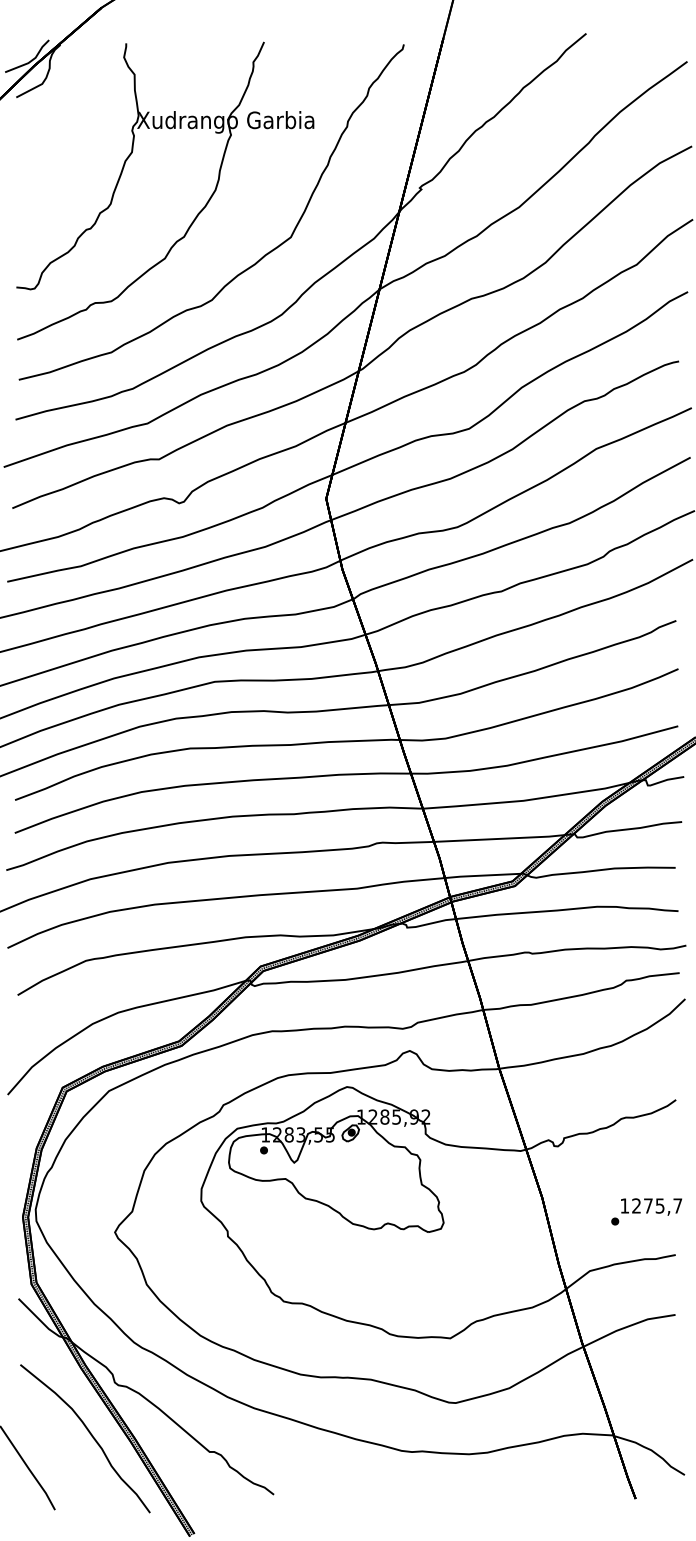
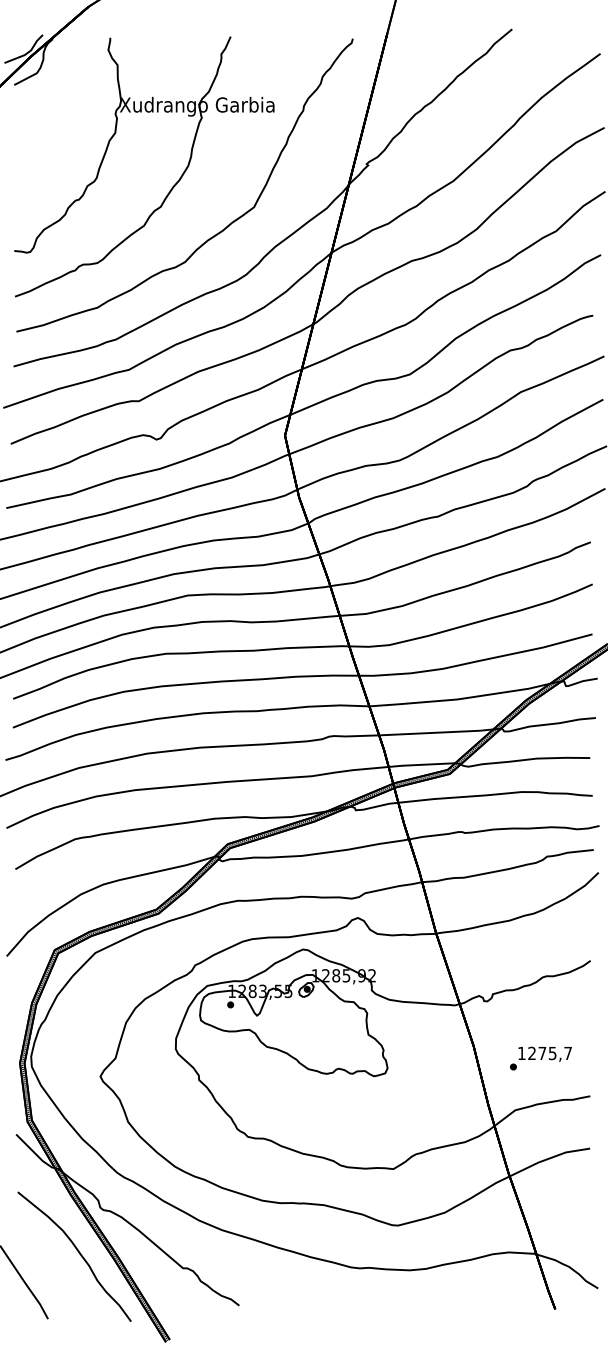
text: (646, 1211) -> (540, 1058), moved

